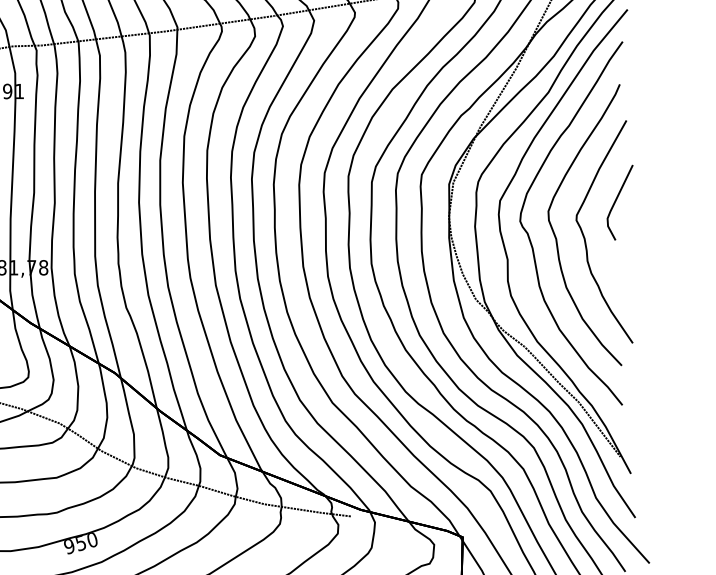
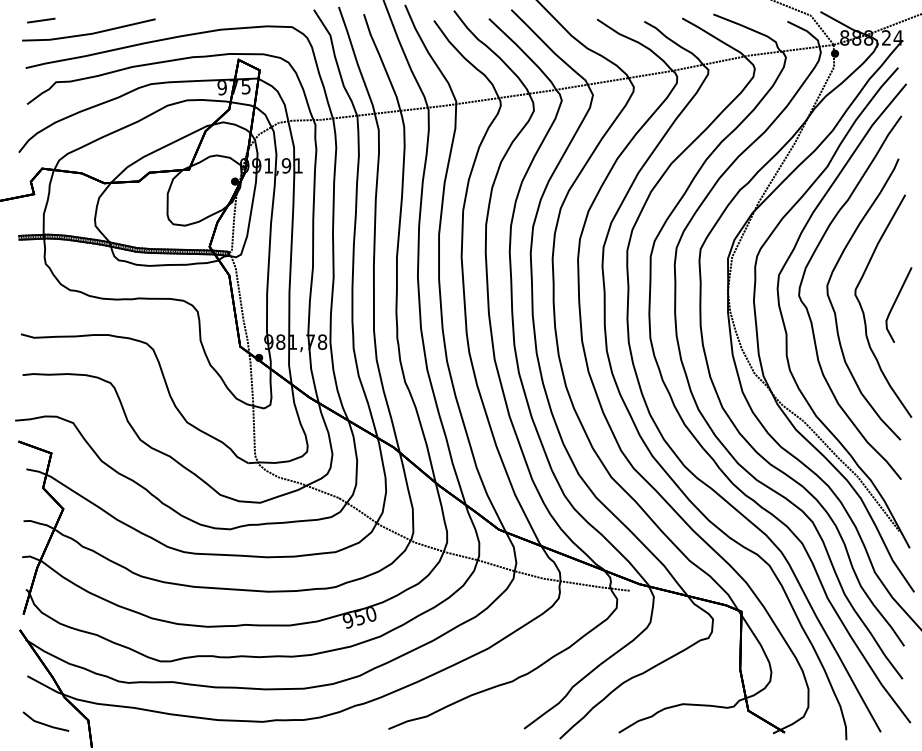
line: (616, 201) -> (895, 303), moved

